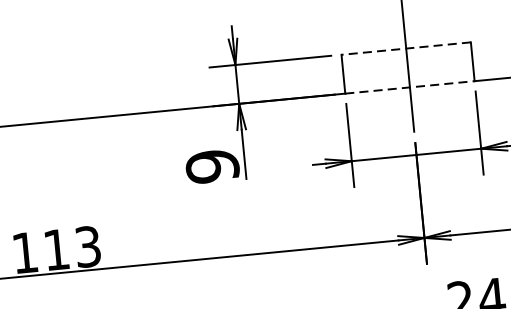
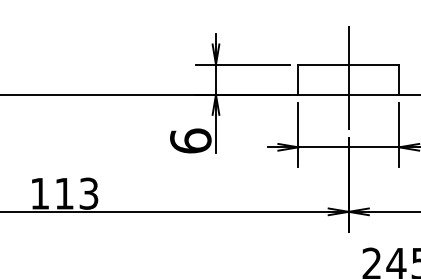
line: (405, 48) -> (348, 64), dashed -> solid
line: (410, 86) -> (349, 94), dashed -> solid
text: (212, 165) -> (190, 140), 9 -> 6

